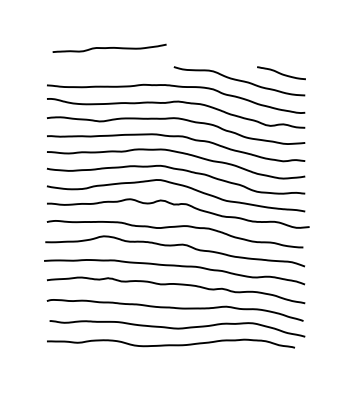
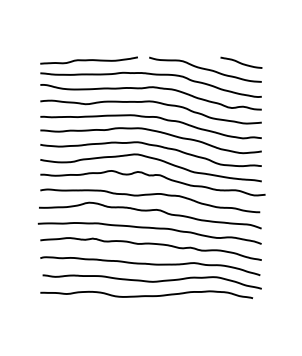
curve: (108, 48) -> (88, 60), moved

